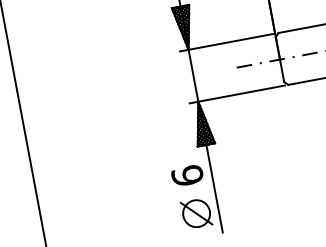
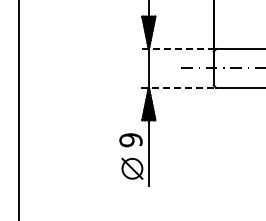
line: (228, 43) -> (178, 49), solid -> dashed
line: (240, 93) -> (180, 87), solid -> dashed
text: (186, 176) -> (130, 140), 6 -> 9

